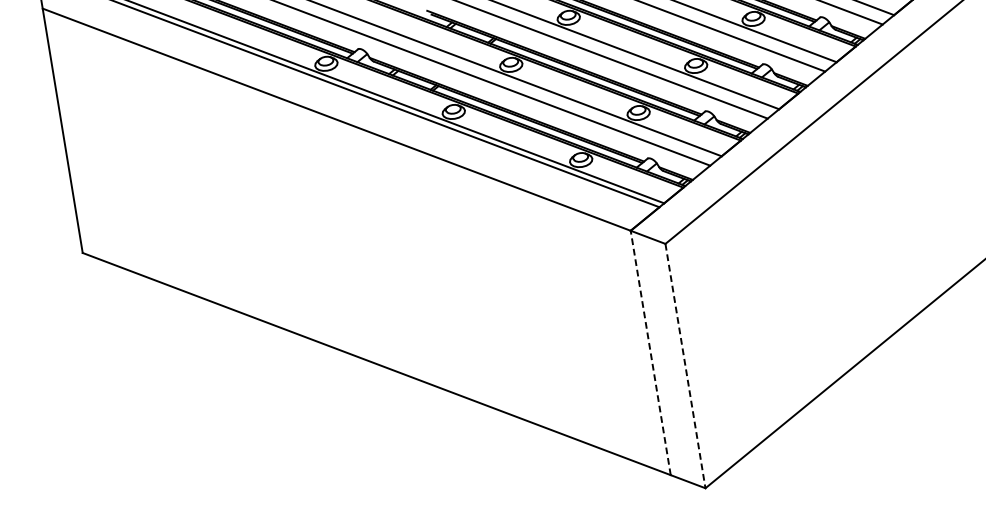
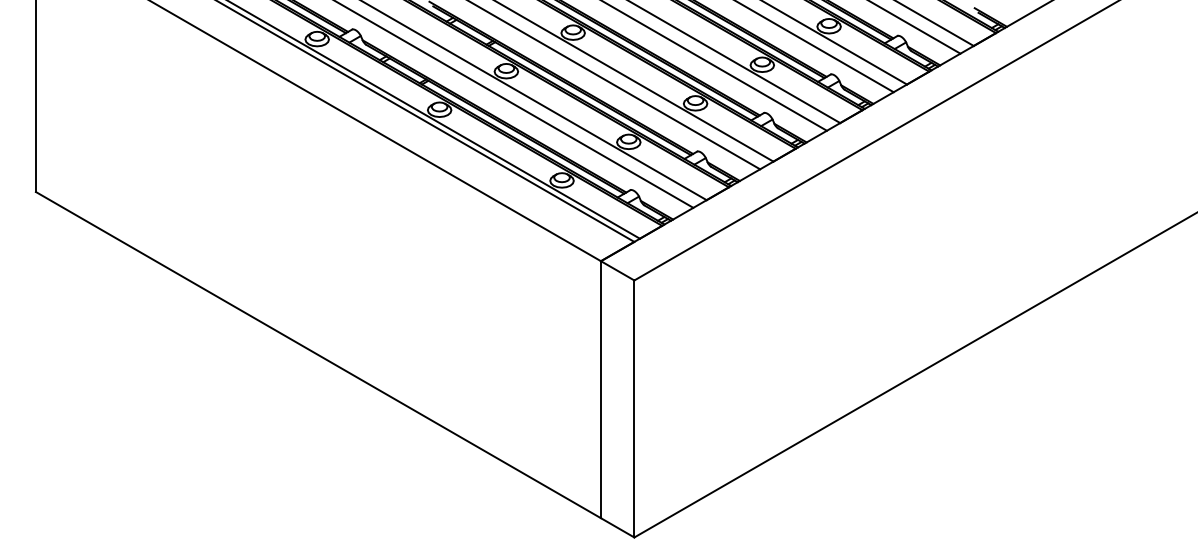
line: (650, 352) -> (600, 389), dashed -> solid
line: (685, 365) -> (634, 408), dashed -> solid

